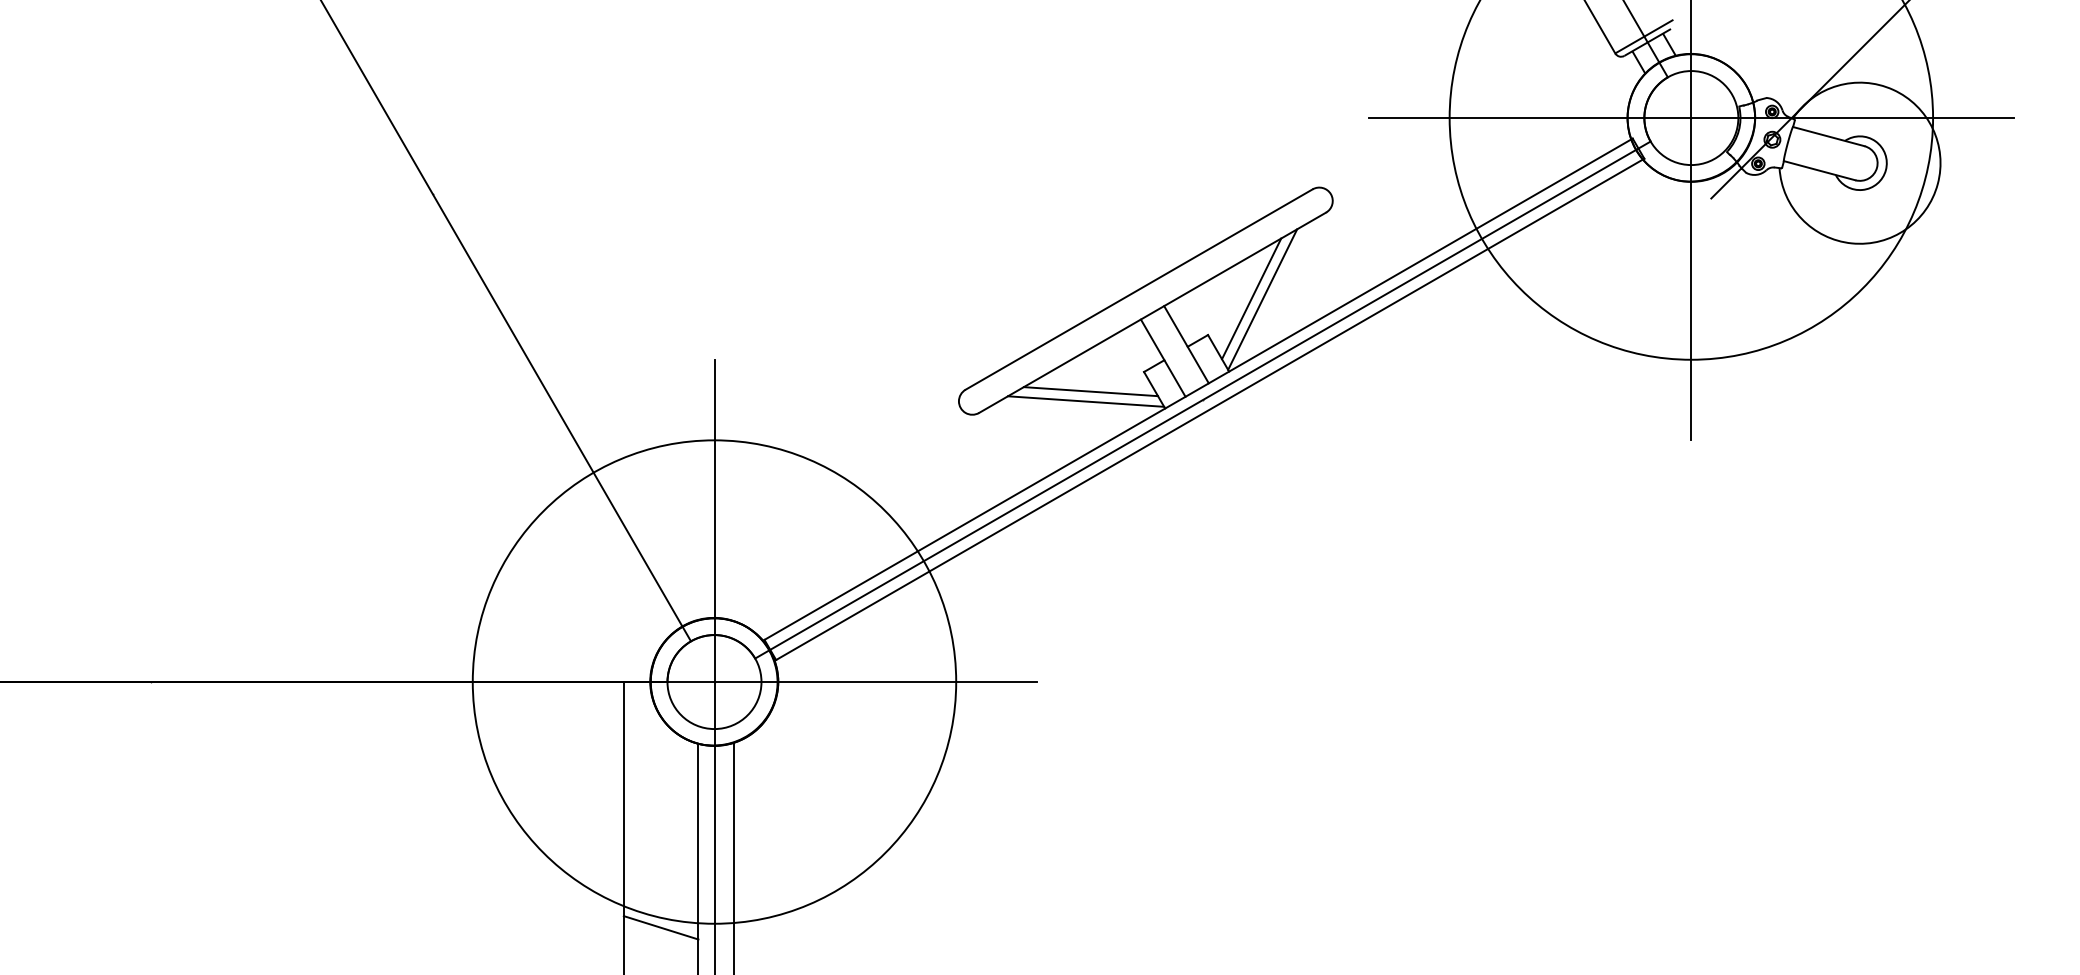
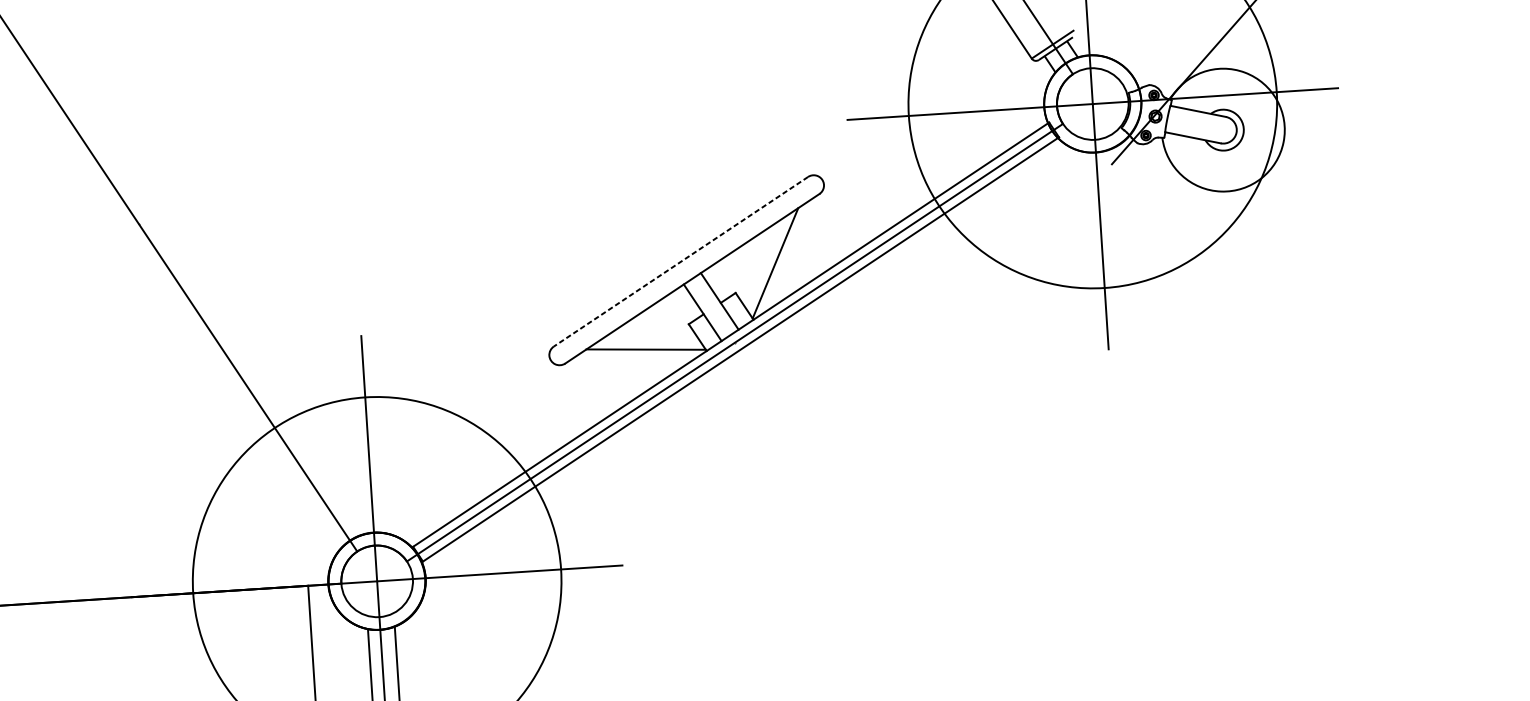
line: (1138, 289) -> (680, 261), solid -> dashed
line: (1251, 298) -> (766, 263), removed
line: (1090, 391) -> (649, 341), removed

